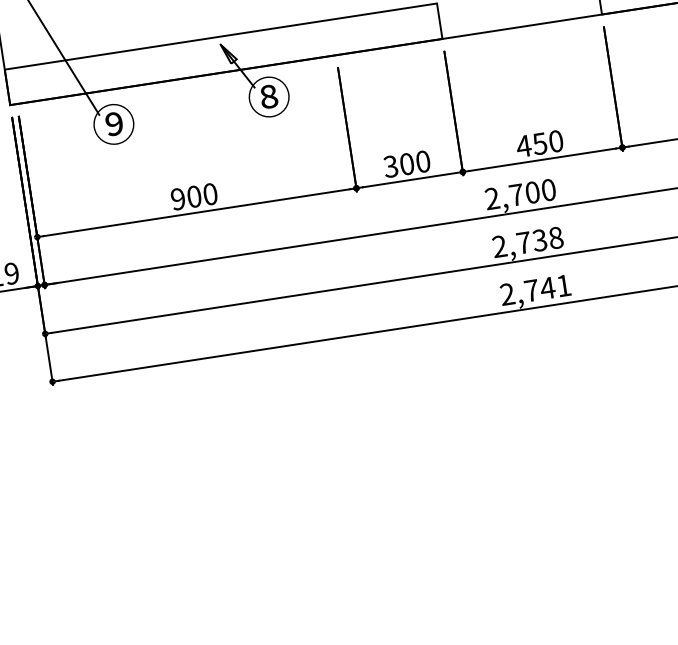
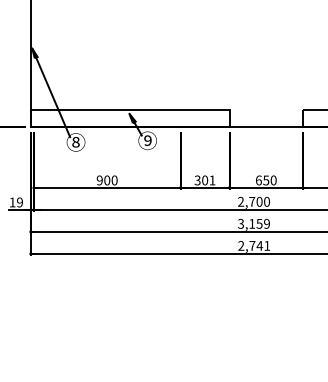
text: (268, 96) -> (147, 140), ⑧ -> ⑨
text: (112, 124) -> (75, 142), ⑨ -> ⑧
text: (523, 146) -> (258, 180), 450 -> 650
text: (423, 161) -> (212, 180), 300 -> 301
text: (528, 241) -> (254, 223), 2,738 -> 3,159

